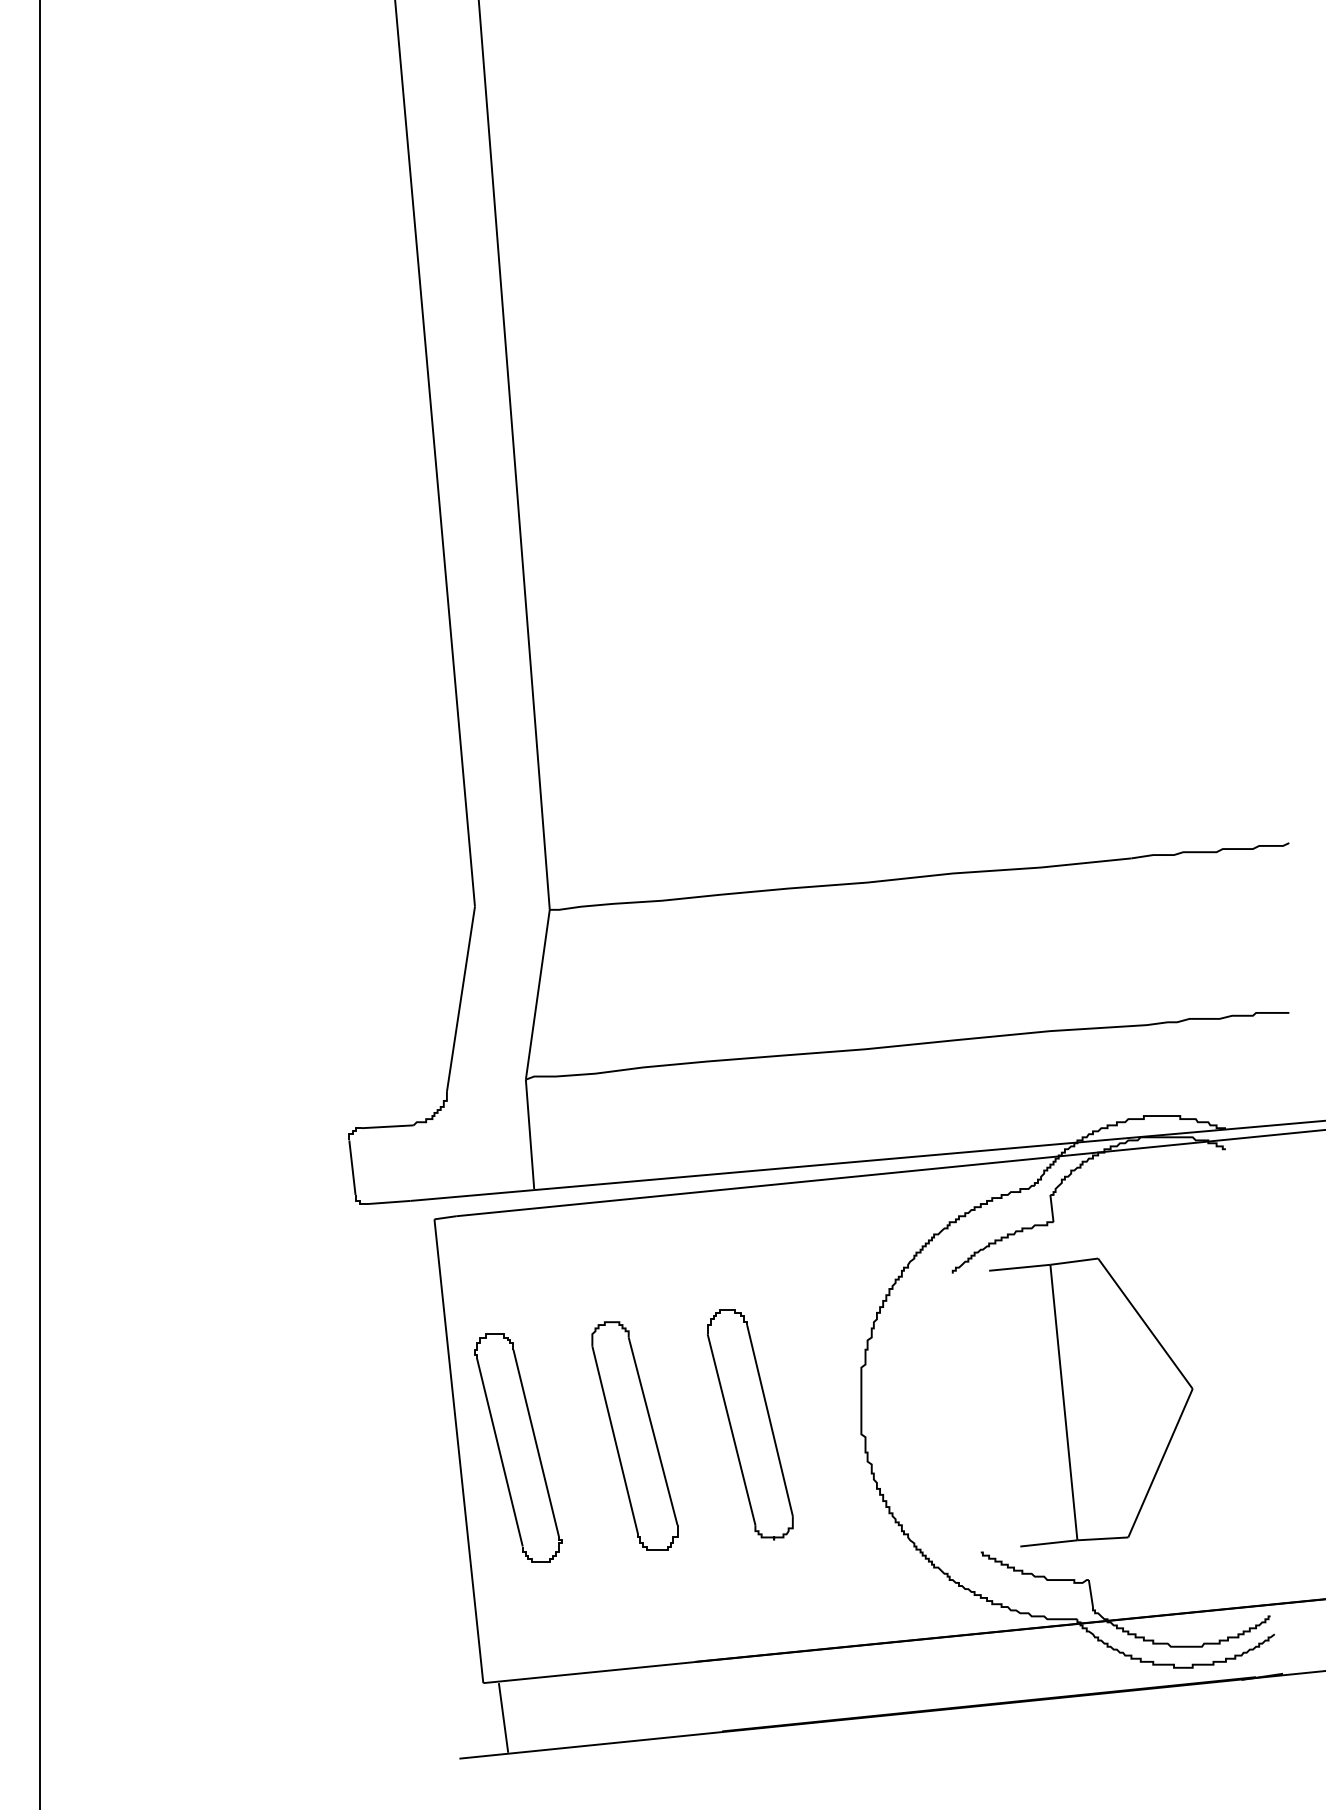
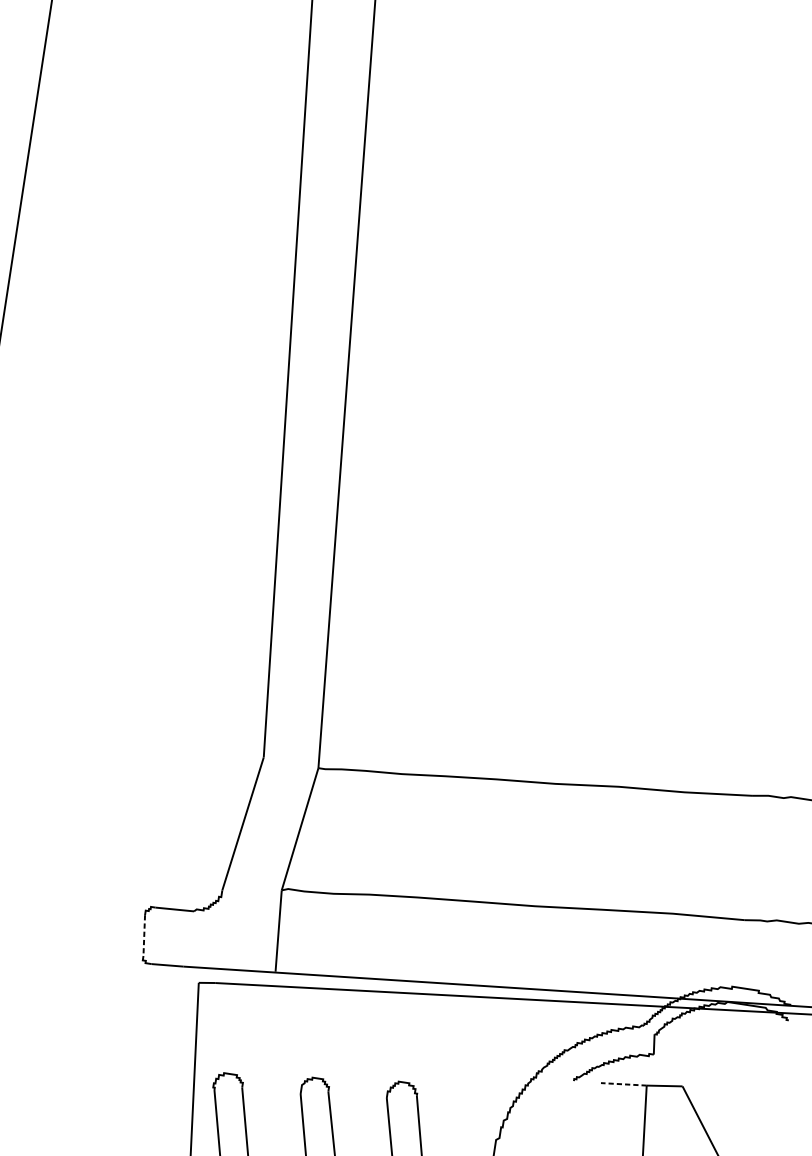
line: (352, 1168) -> (144, 936), solid -> dashed
line: (1019, 1267) -> (623, 1084), solid -> dashed

